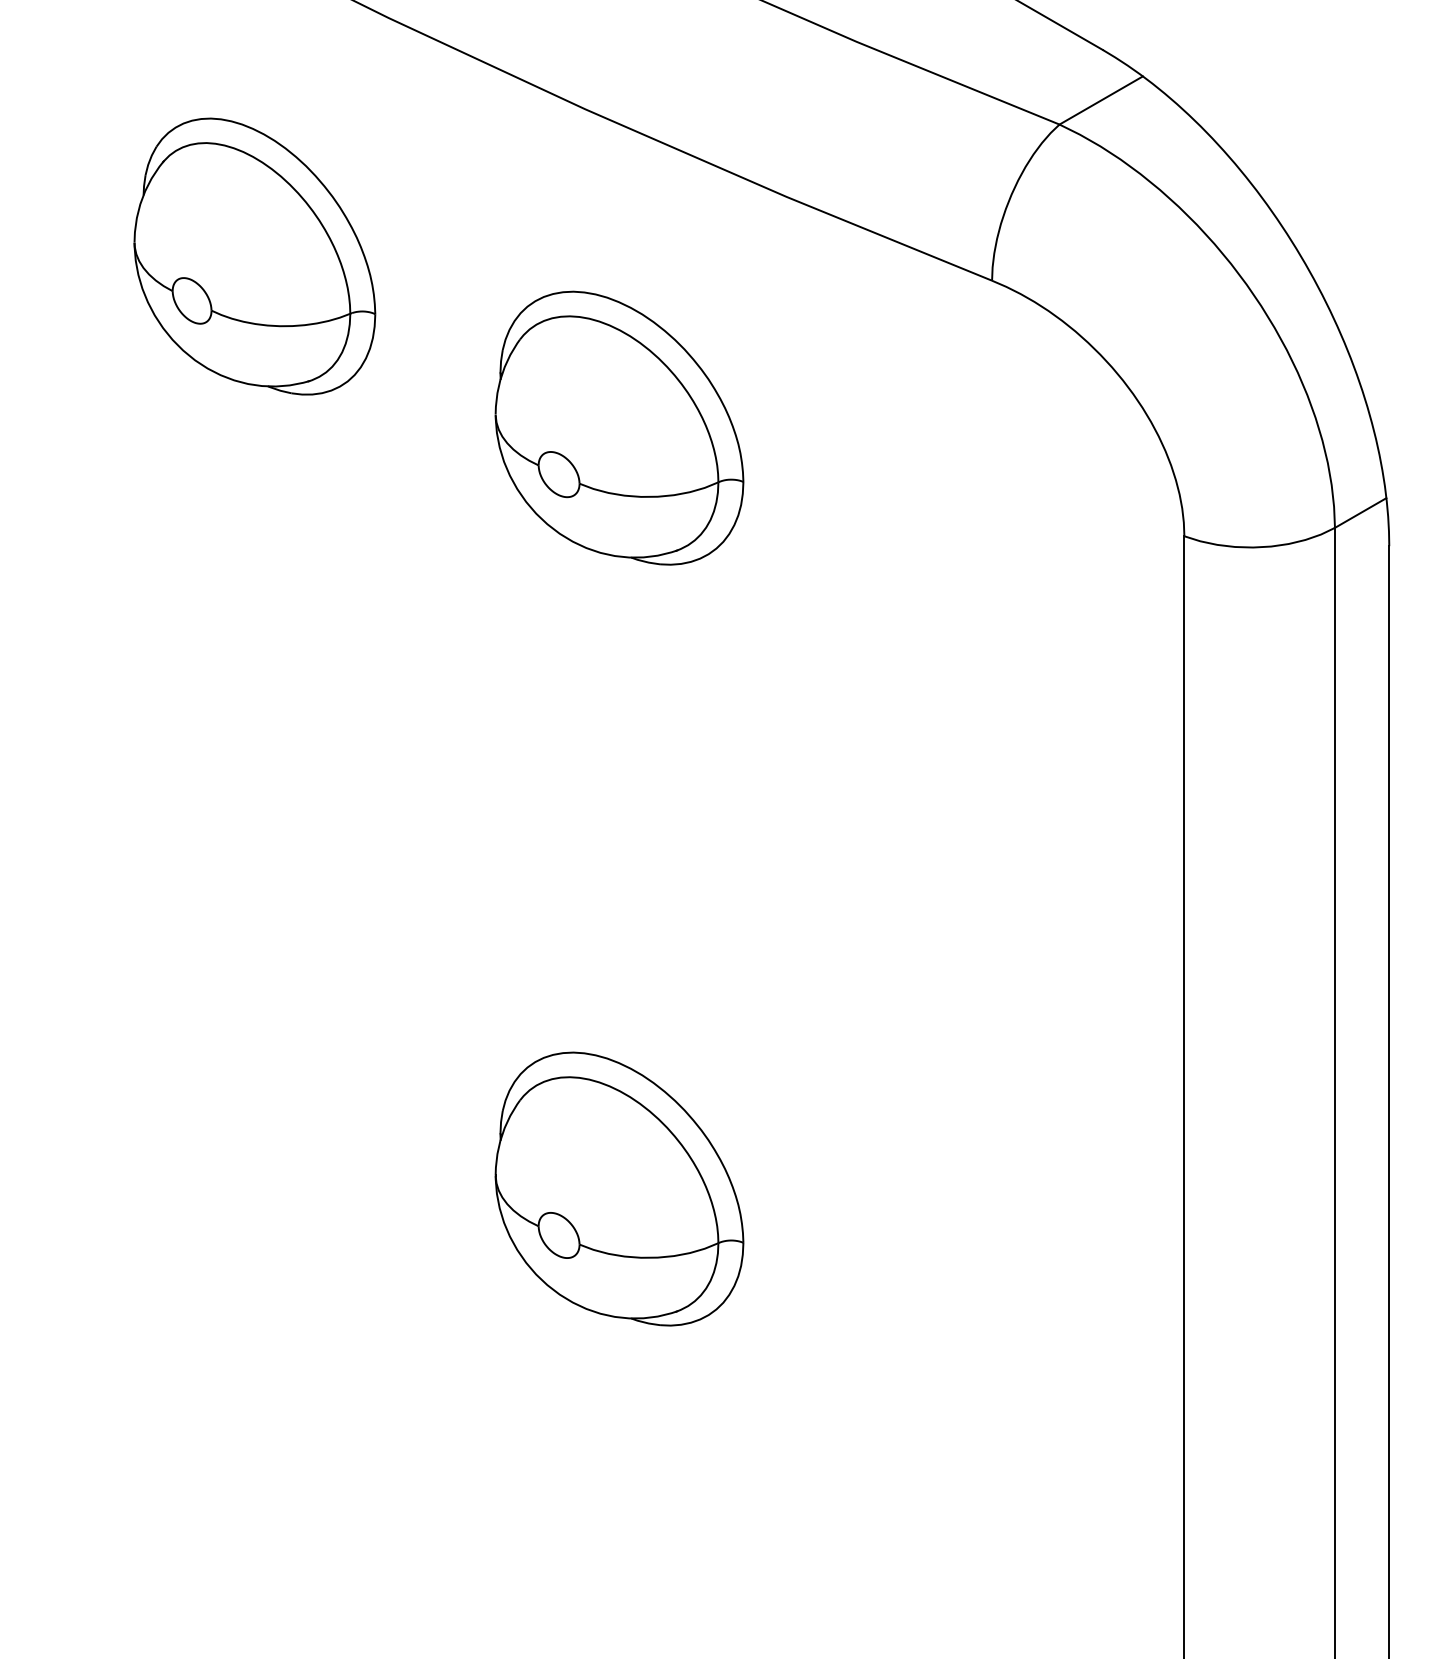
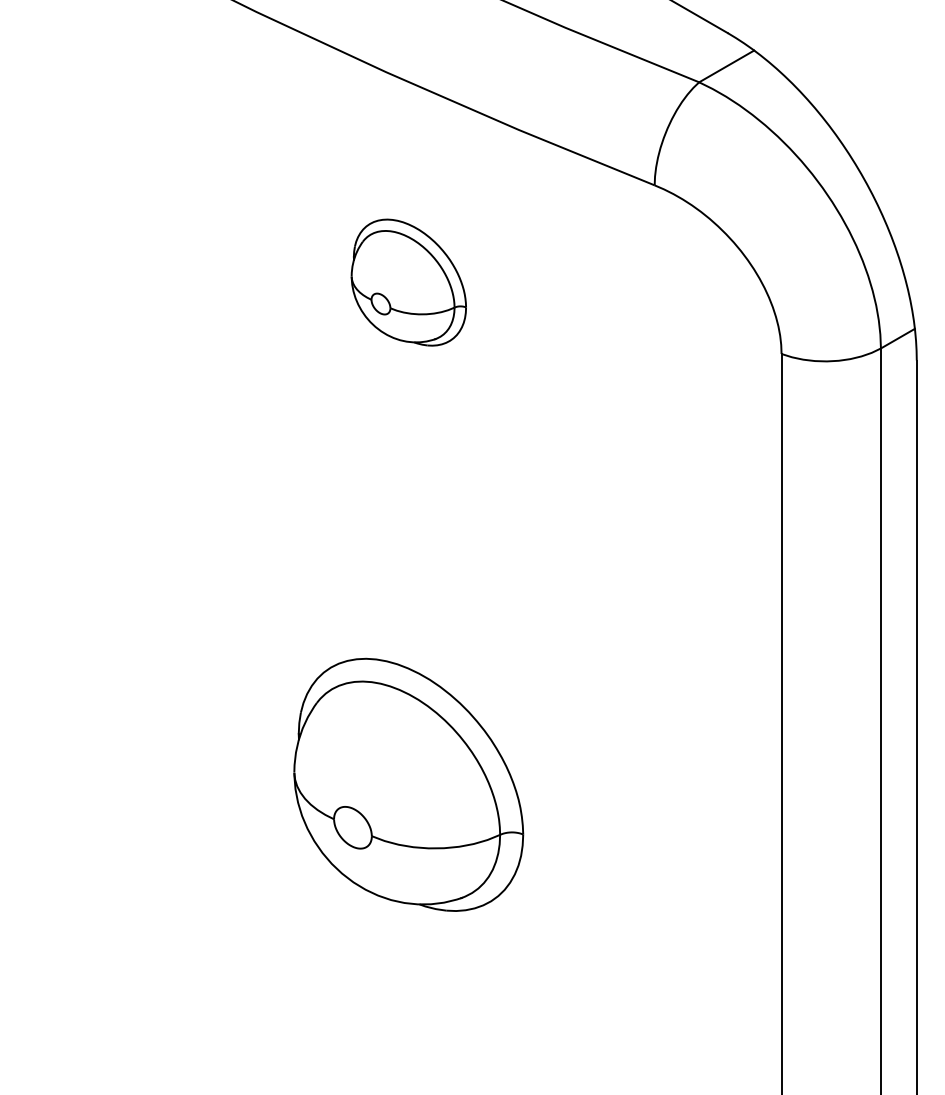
part: (253, 256) -> (167, 169), removed
part: (619, 427) -> (408, 282), size x0.7
part: (619, 1188) -> (408, 784), size x1.4

